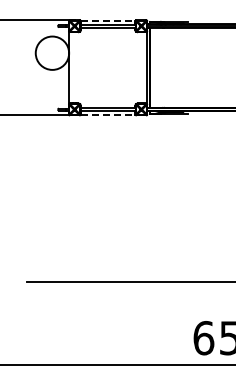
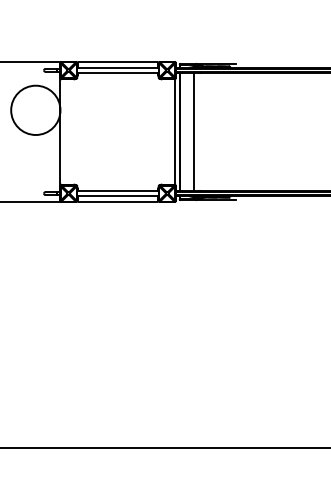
line: (108, 20) -> (118, 62), dashed -> solid
line: (159, 67) -> (193, 131), added
line: (108, 115) -> (118, 202), dashed -> solid

